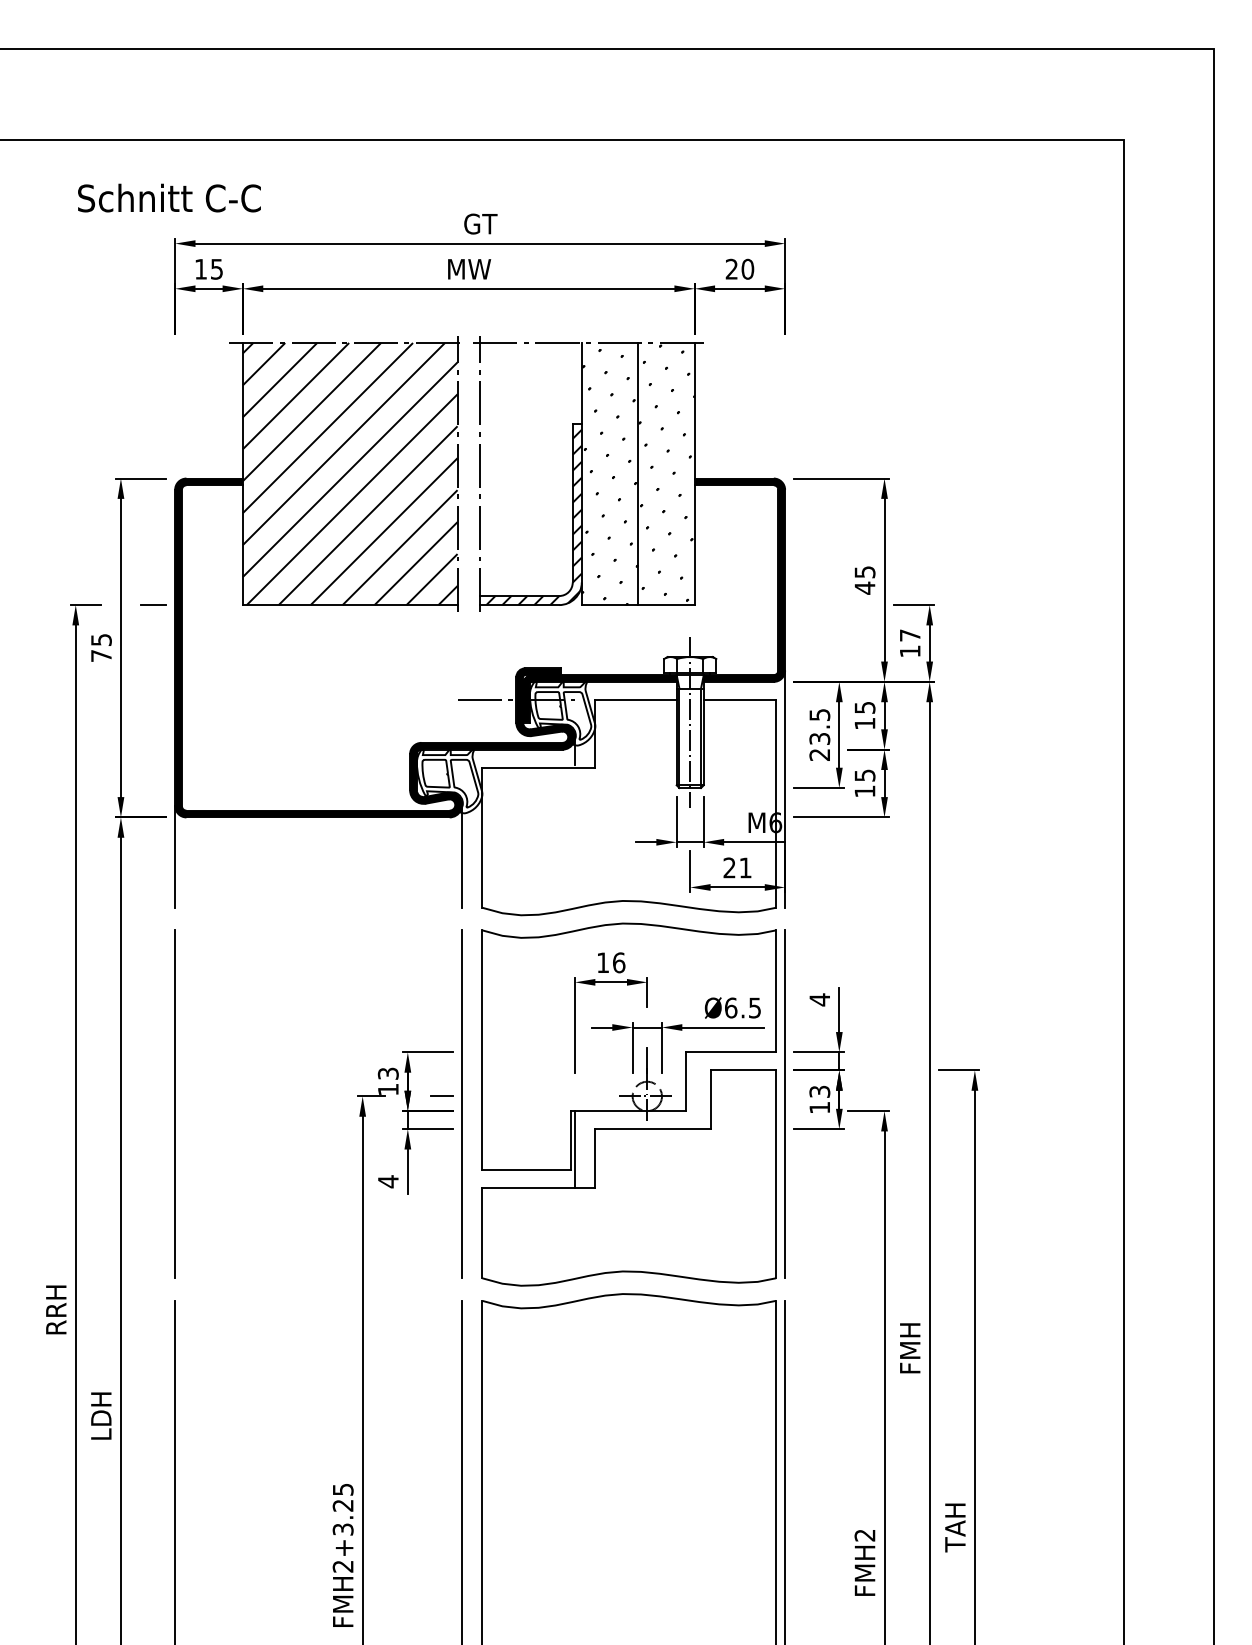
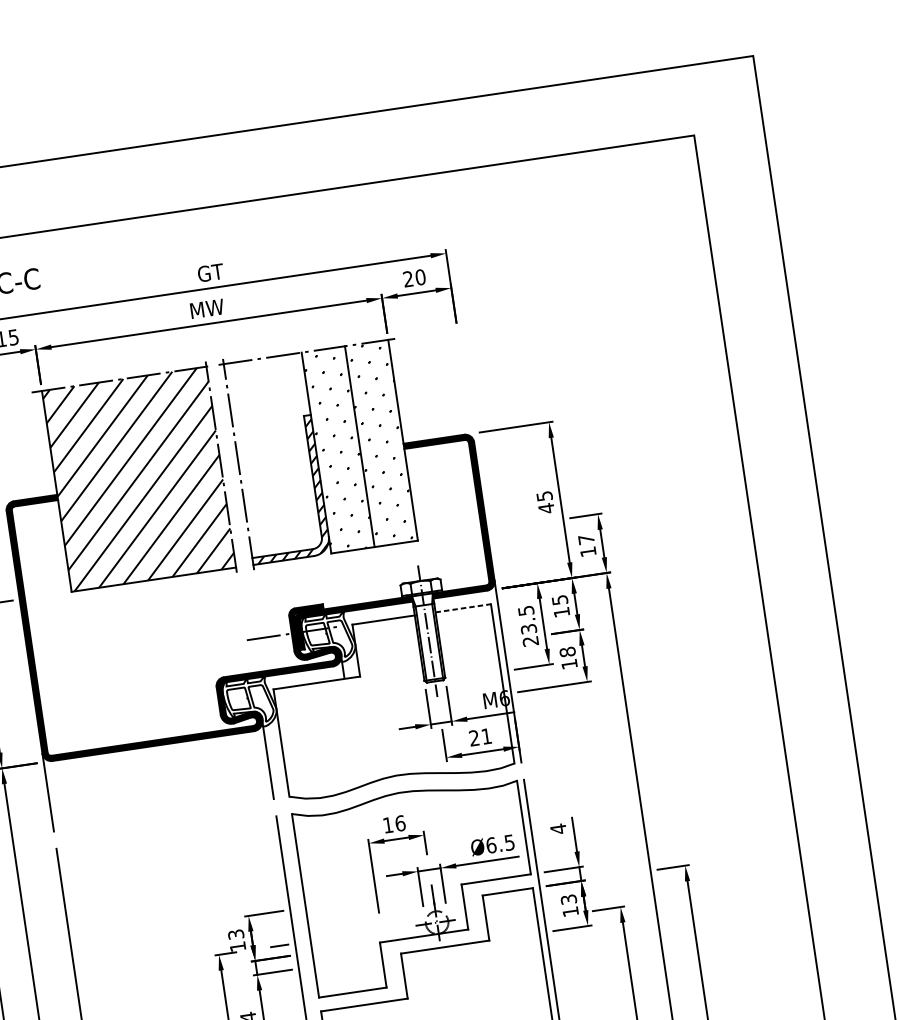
line: (740, 699) -> (463, 607), solid -> dashed
text: (864, 775) -> (567, 652), 15 -> 18
line: (575, 1149) -> (388, 971), removed

